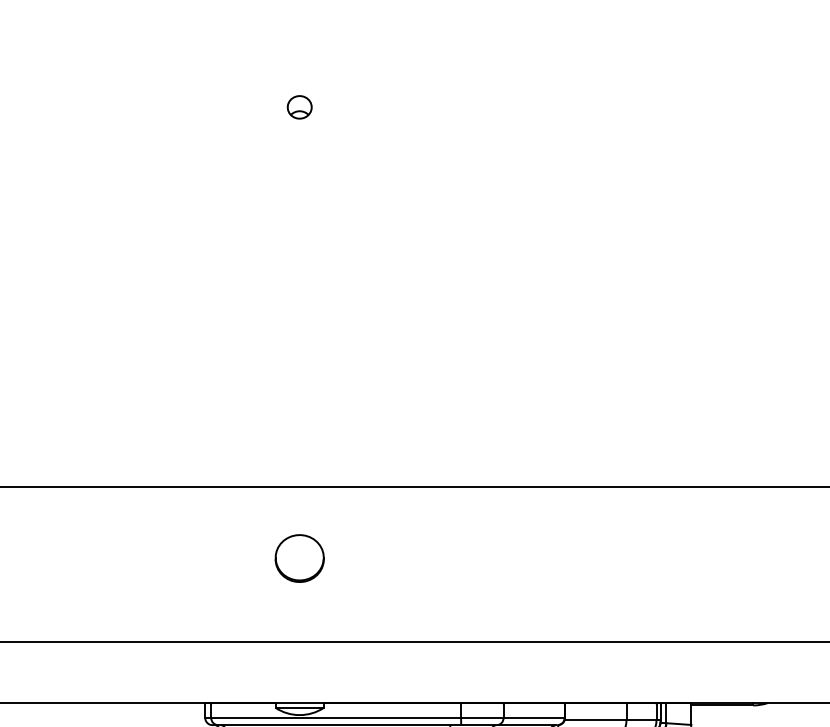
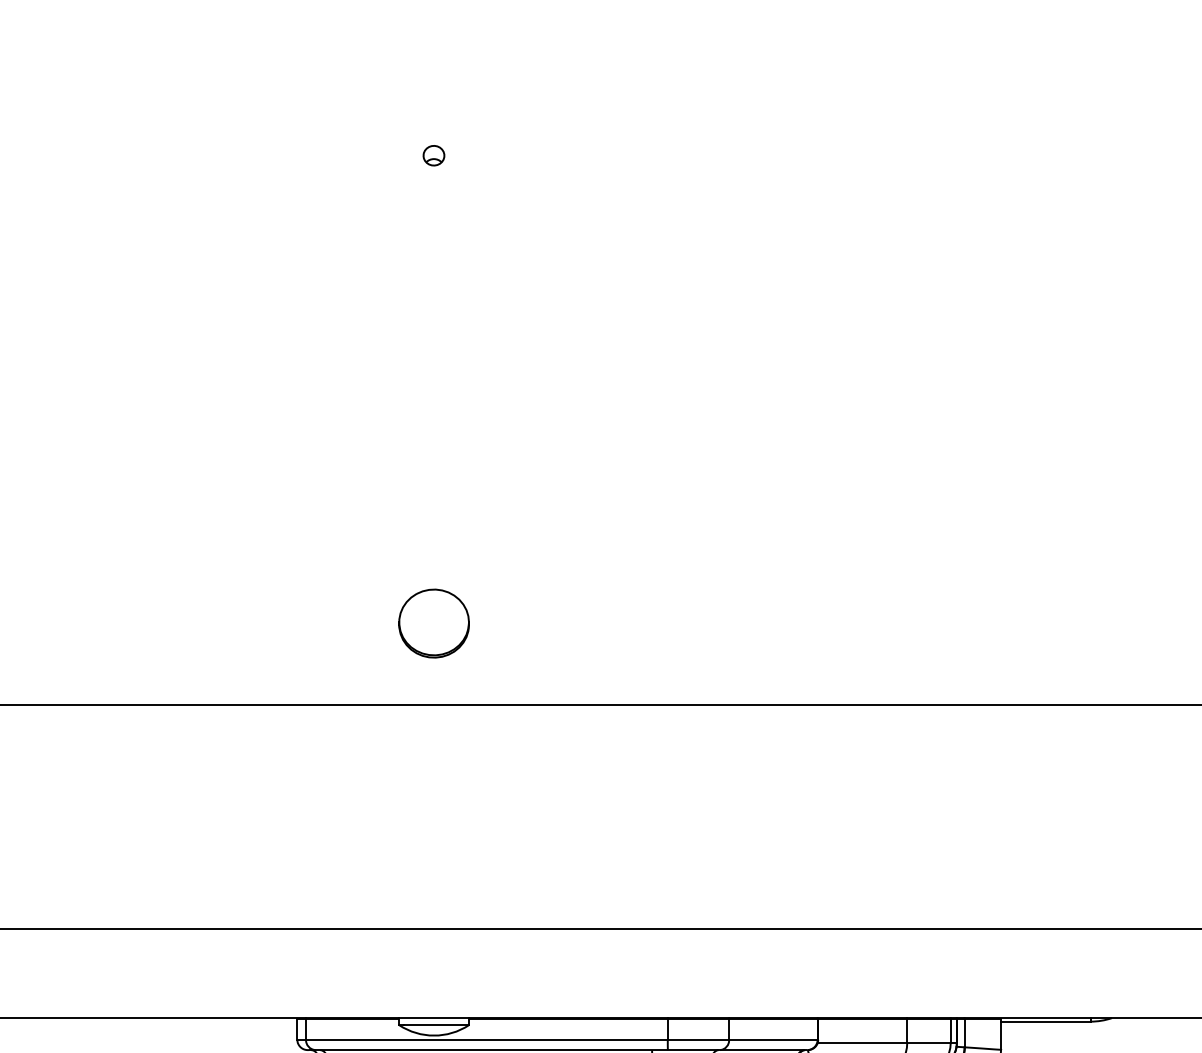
part: (299, 107) -> (433, 155), size x0.6
part: (299, 558) -> (433, 623), moved

